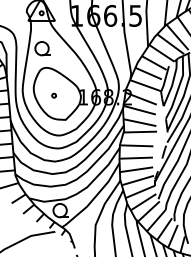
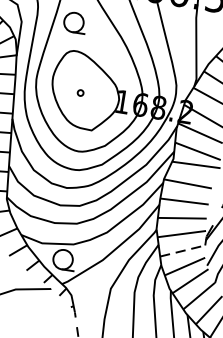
line: (140, 191) -> (183, 250), solid -> dashed

